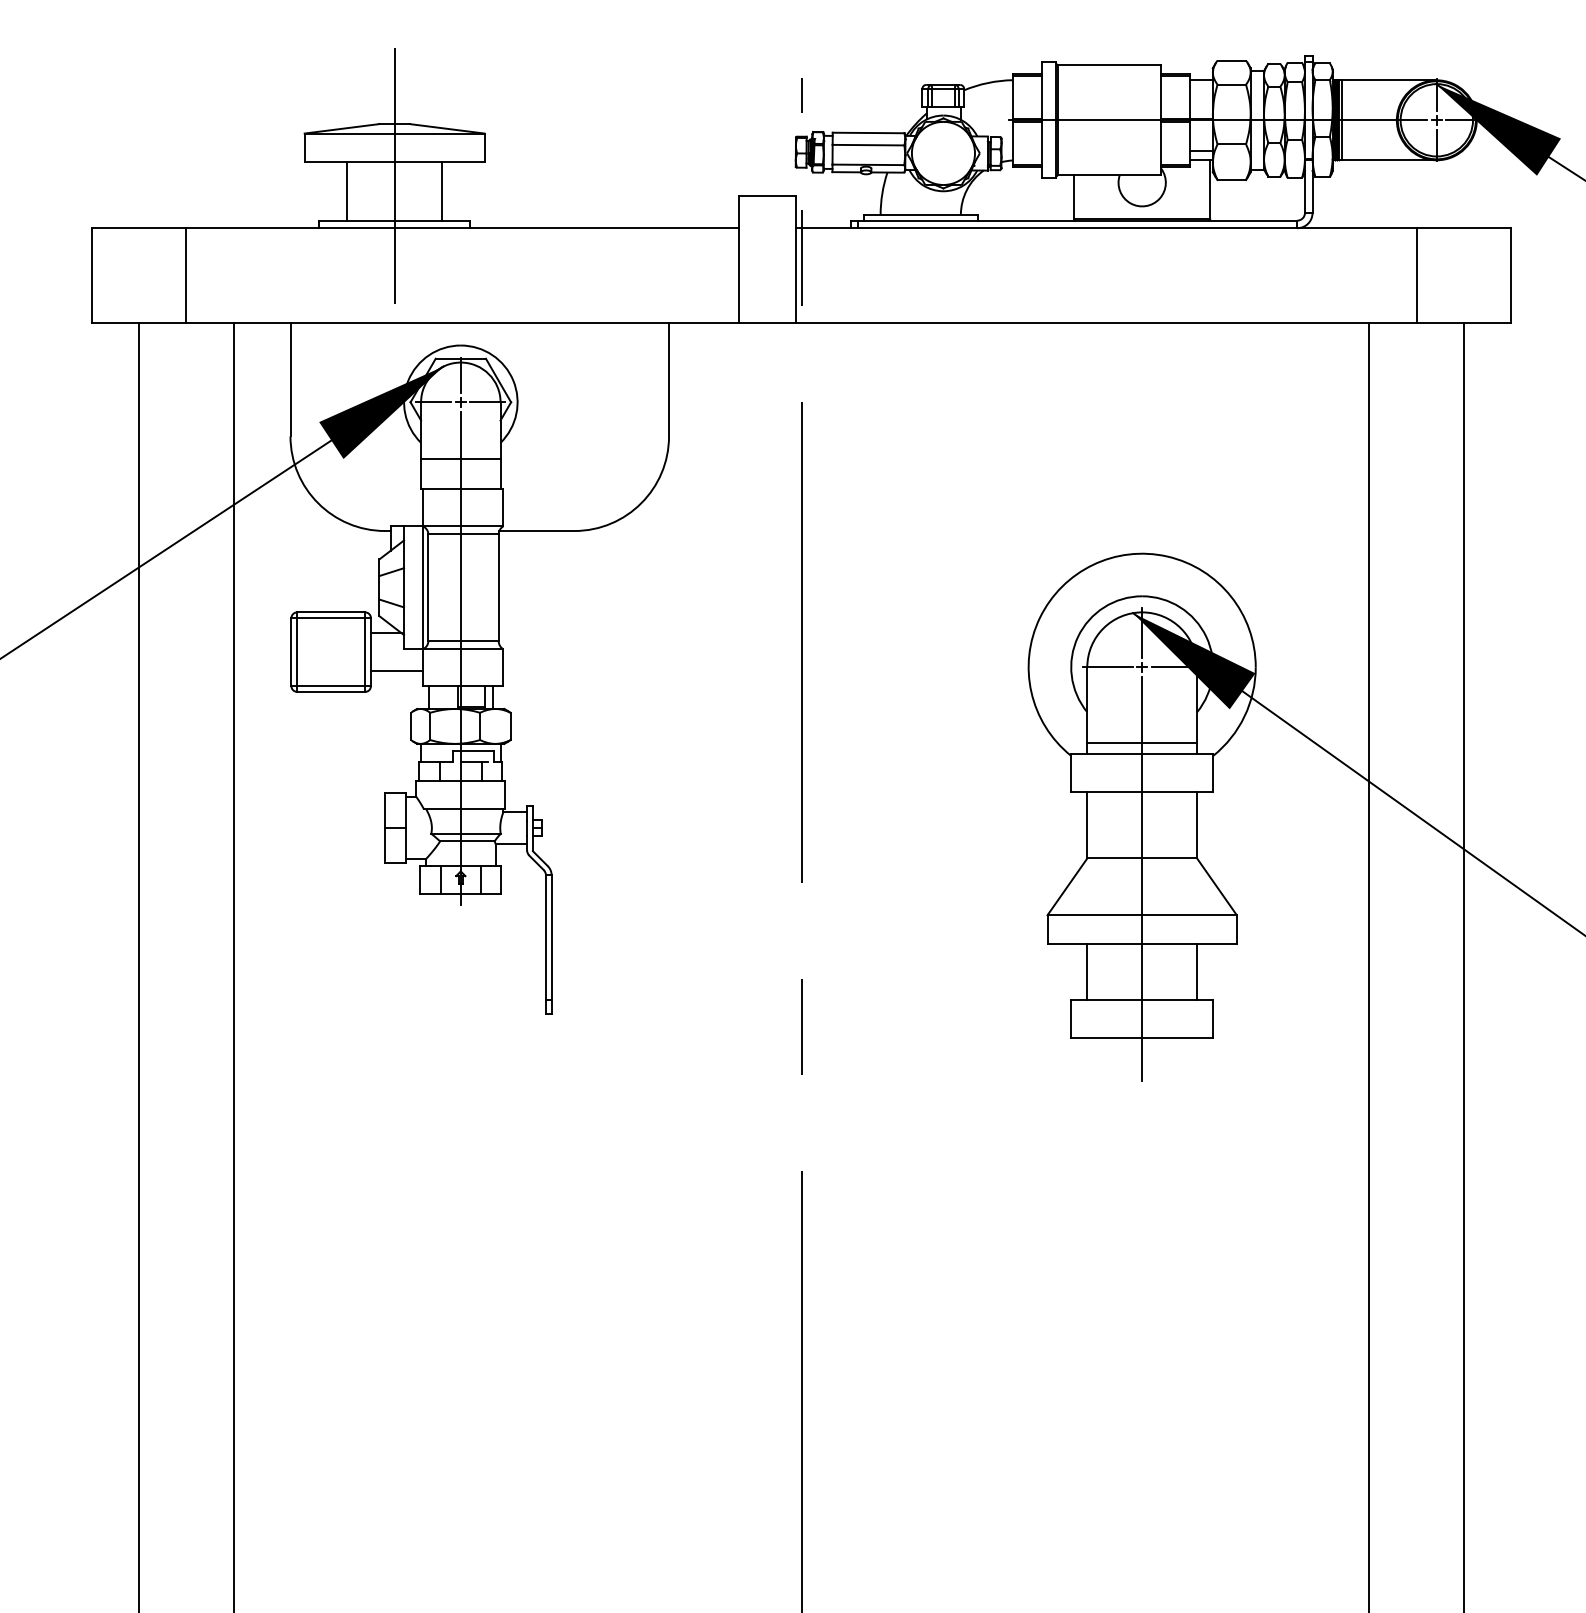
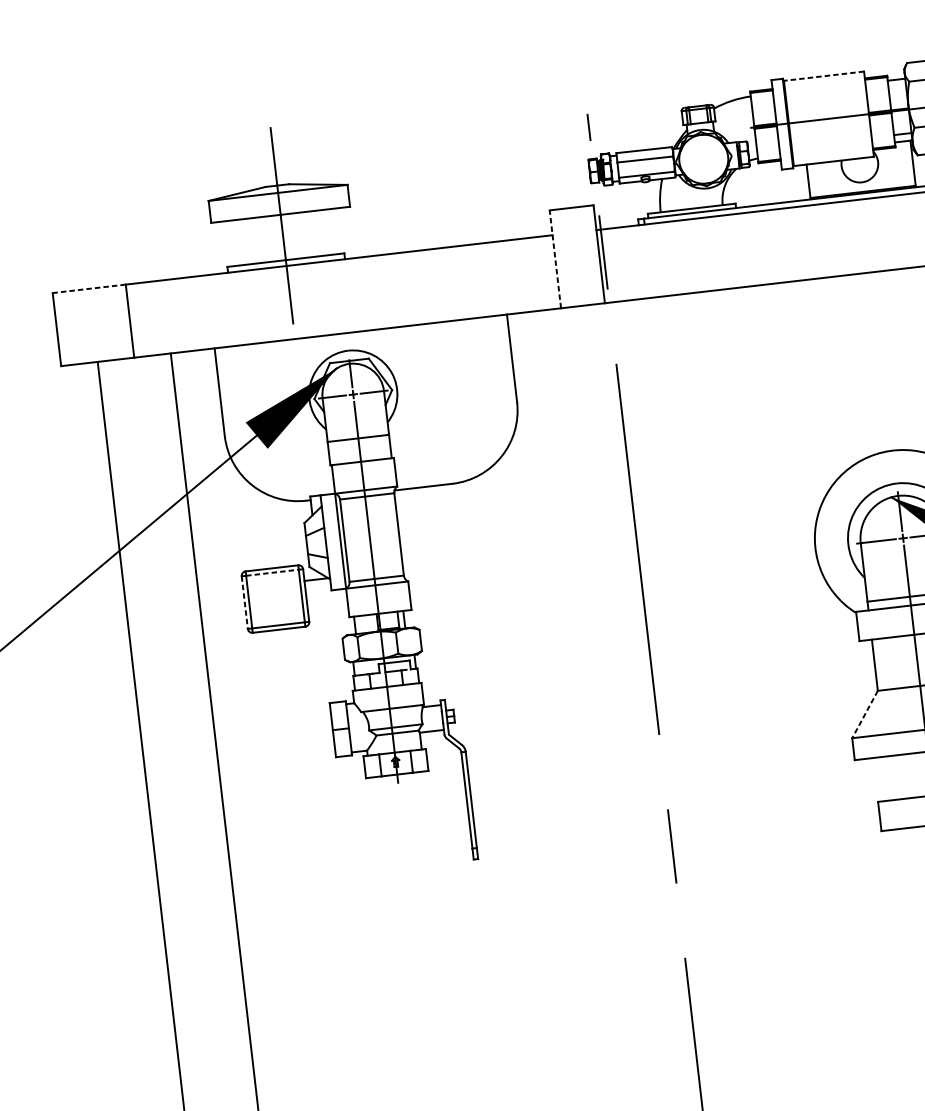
line: (1109, 65) -> (824, 76), solid -> dashed
line: (347, 190) -> (246, 241), removed
line: (441, 190) -> (319, 232), removed
line: (138, 228) -> (88, 289), solid -> dashed
line: (739, 258) -> (555, 258), solid -> dashed
line: (331, 618) -> (272, 573), solid -> dashed
line: (291, 652) -> (244, 602), solid -> dashed
line: (396, 671) -> (327, 608), removed
line: (1067, 886) -> (865, 714), solid -> dashed
line: (1087, 971) -> (888, 778), removed

